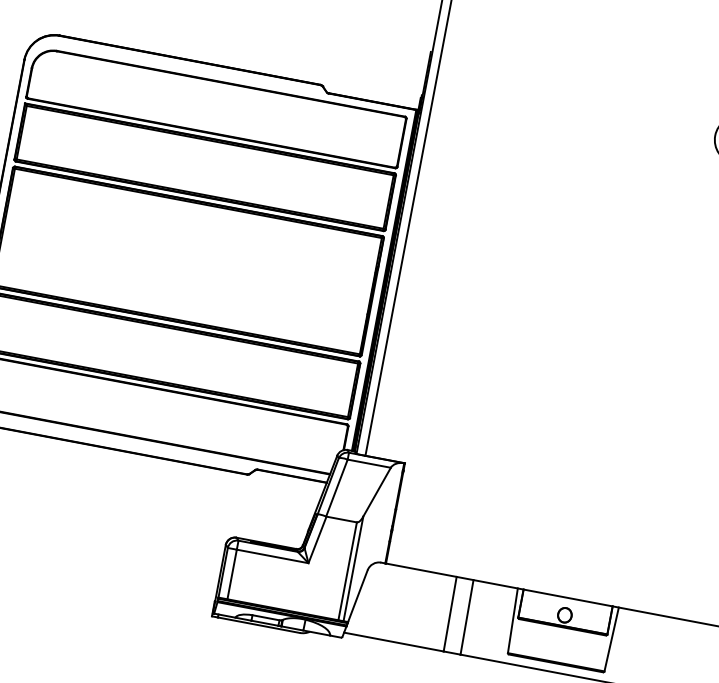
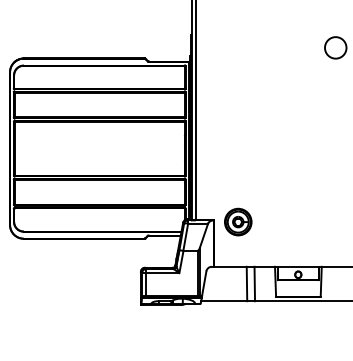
part: (457, 475) -> (238, 221), added

